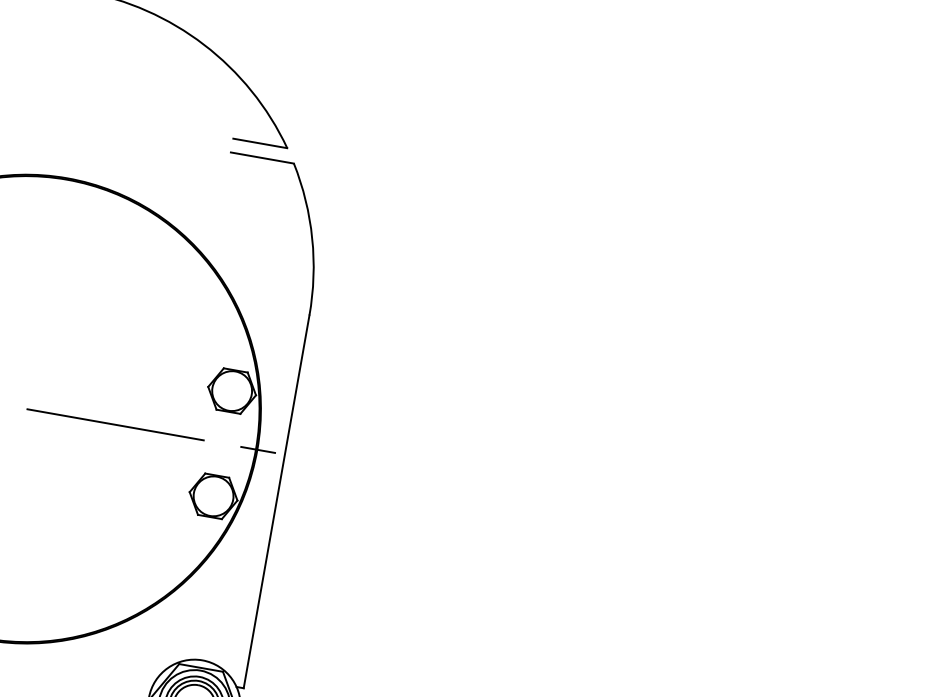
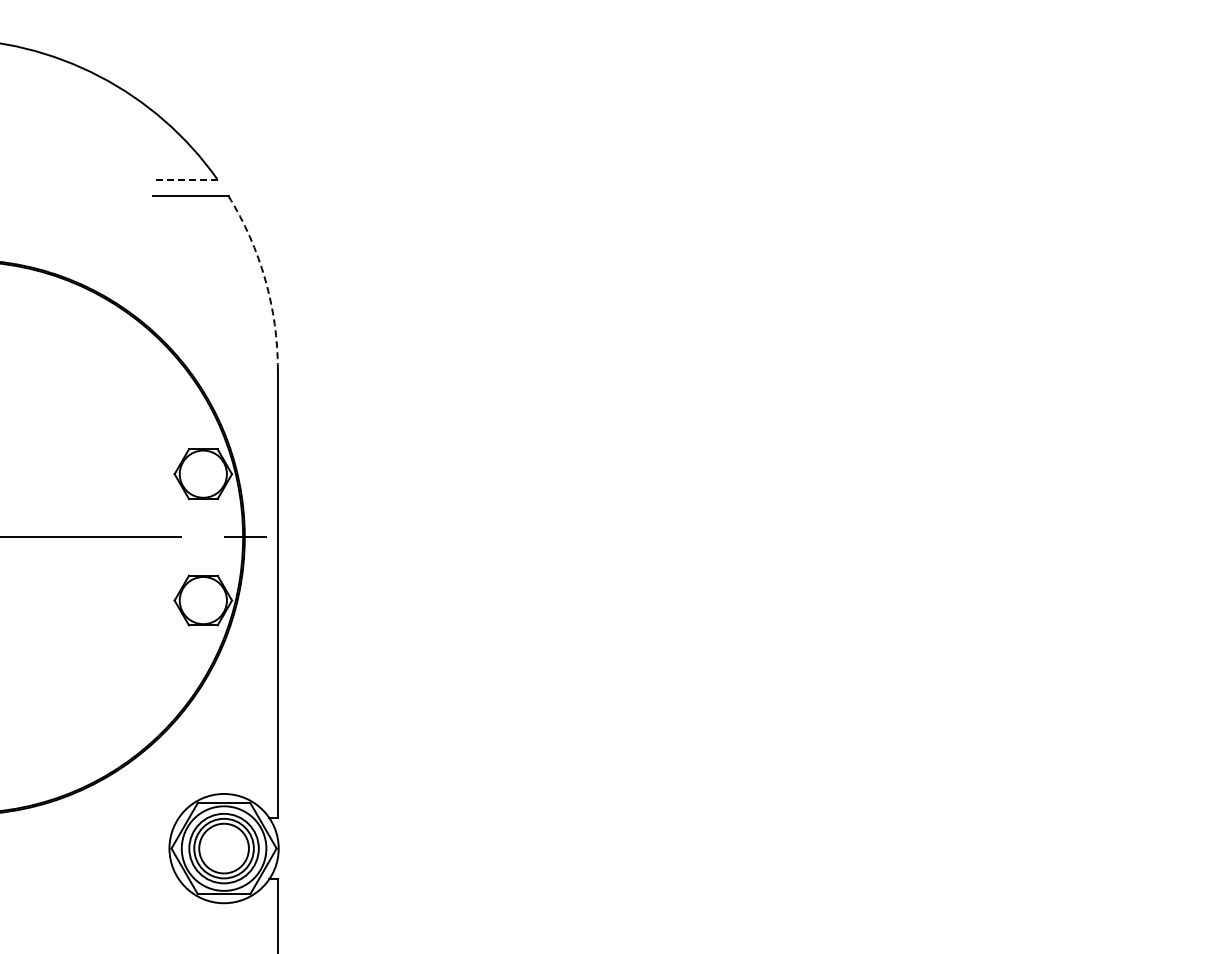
line: (259, 143) -> (184, 179), solid -> dashed
arc: (312, 238) -> (265, 279), solid -> dashed

